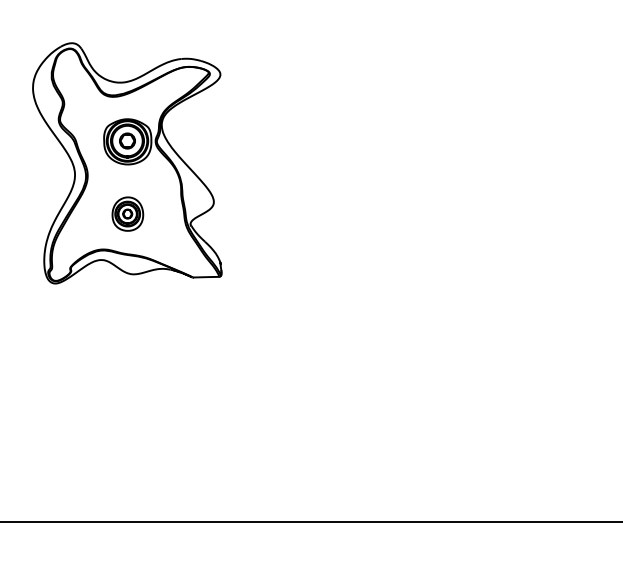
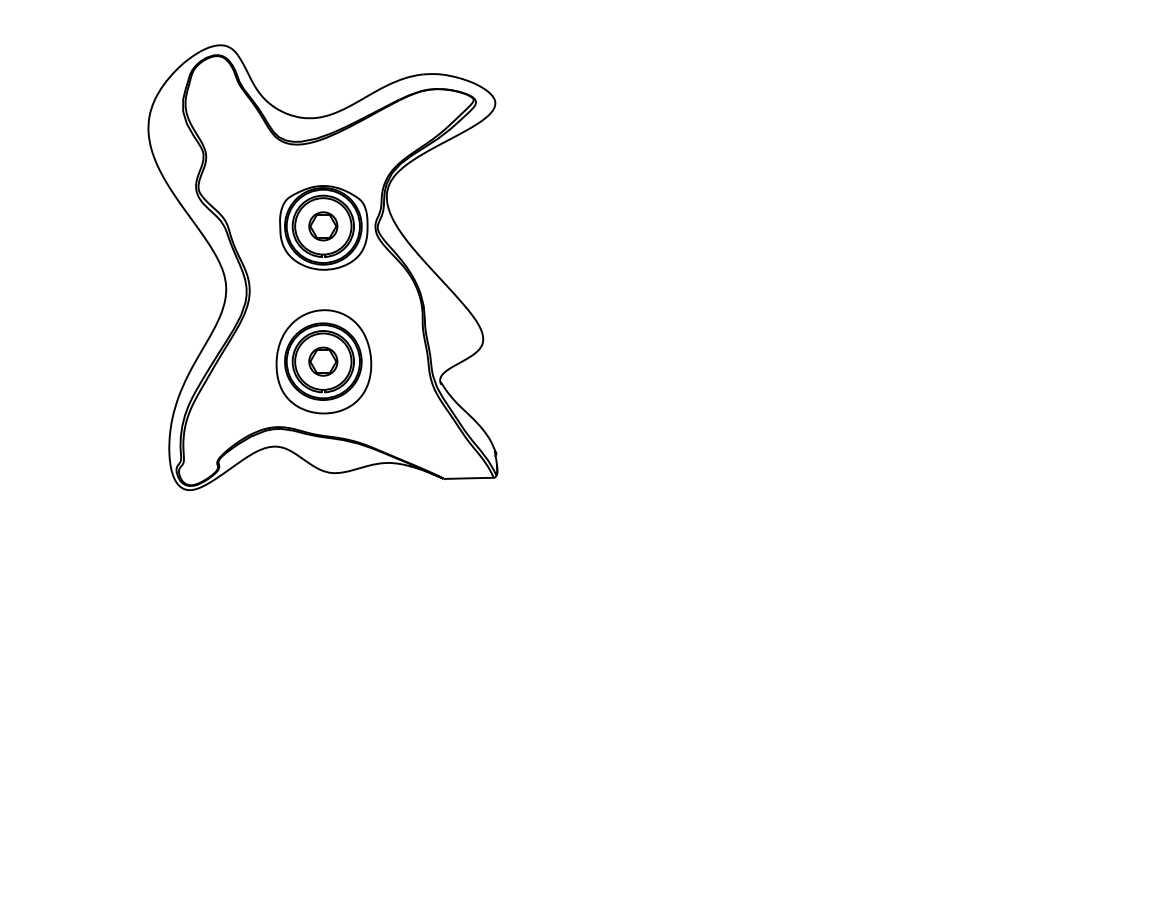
part: (127, 213) -> (323, 360), size x1.67

